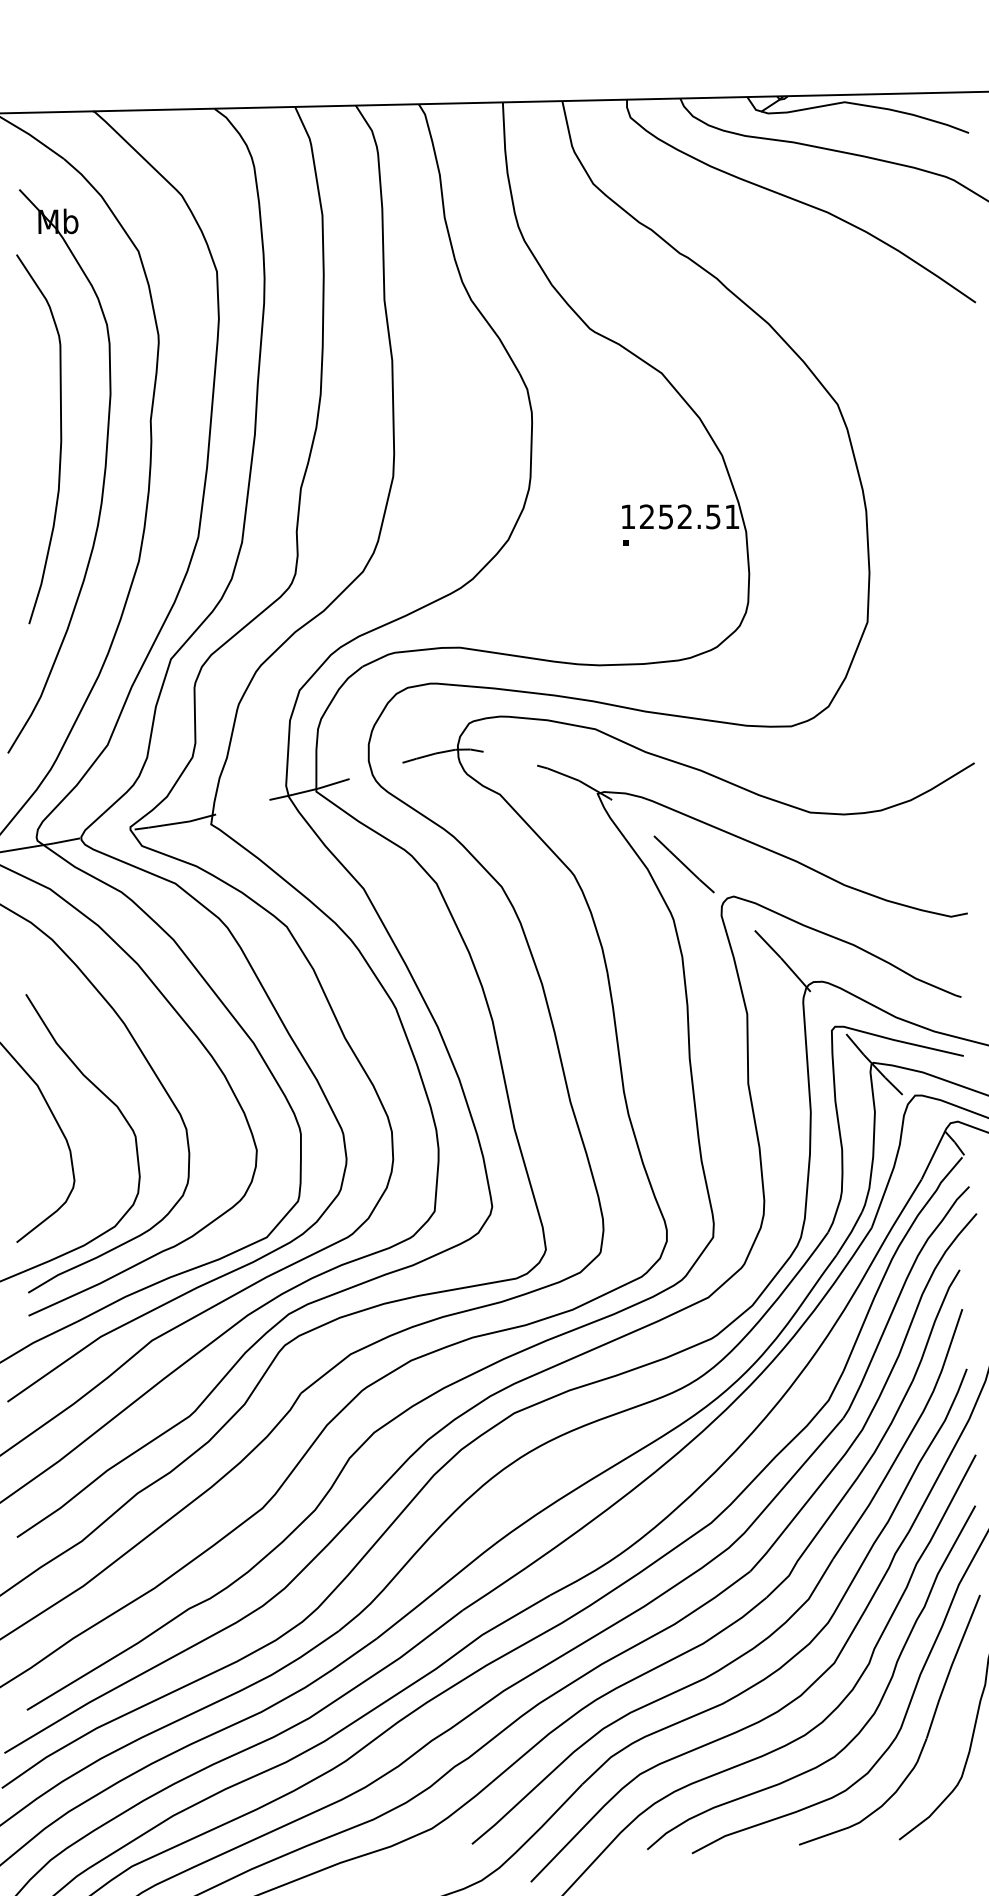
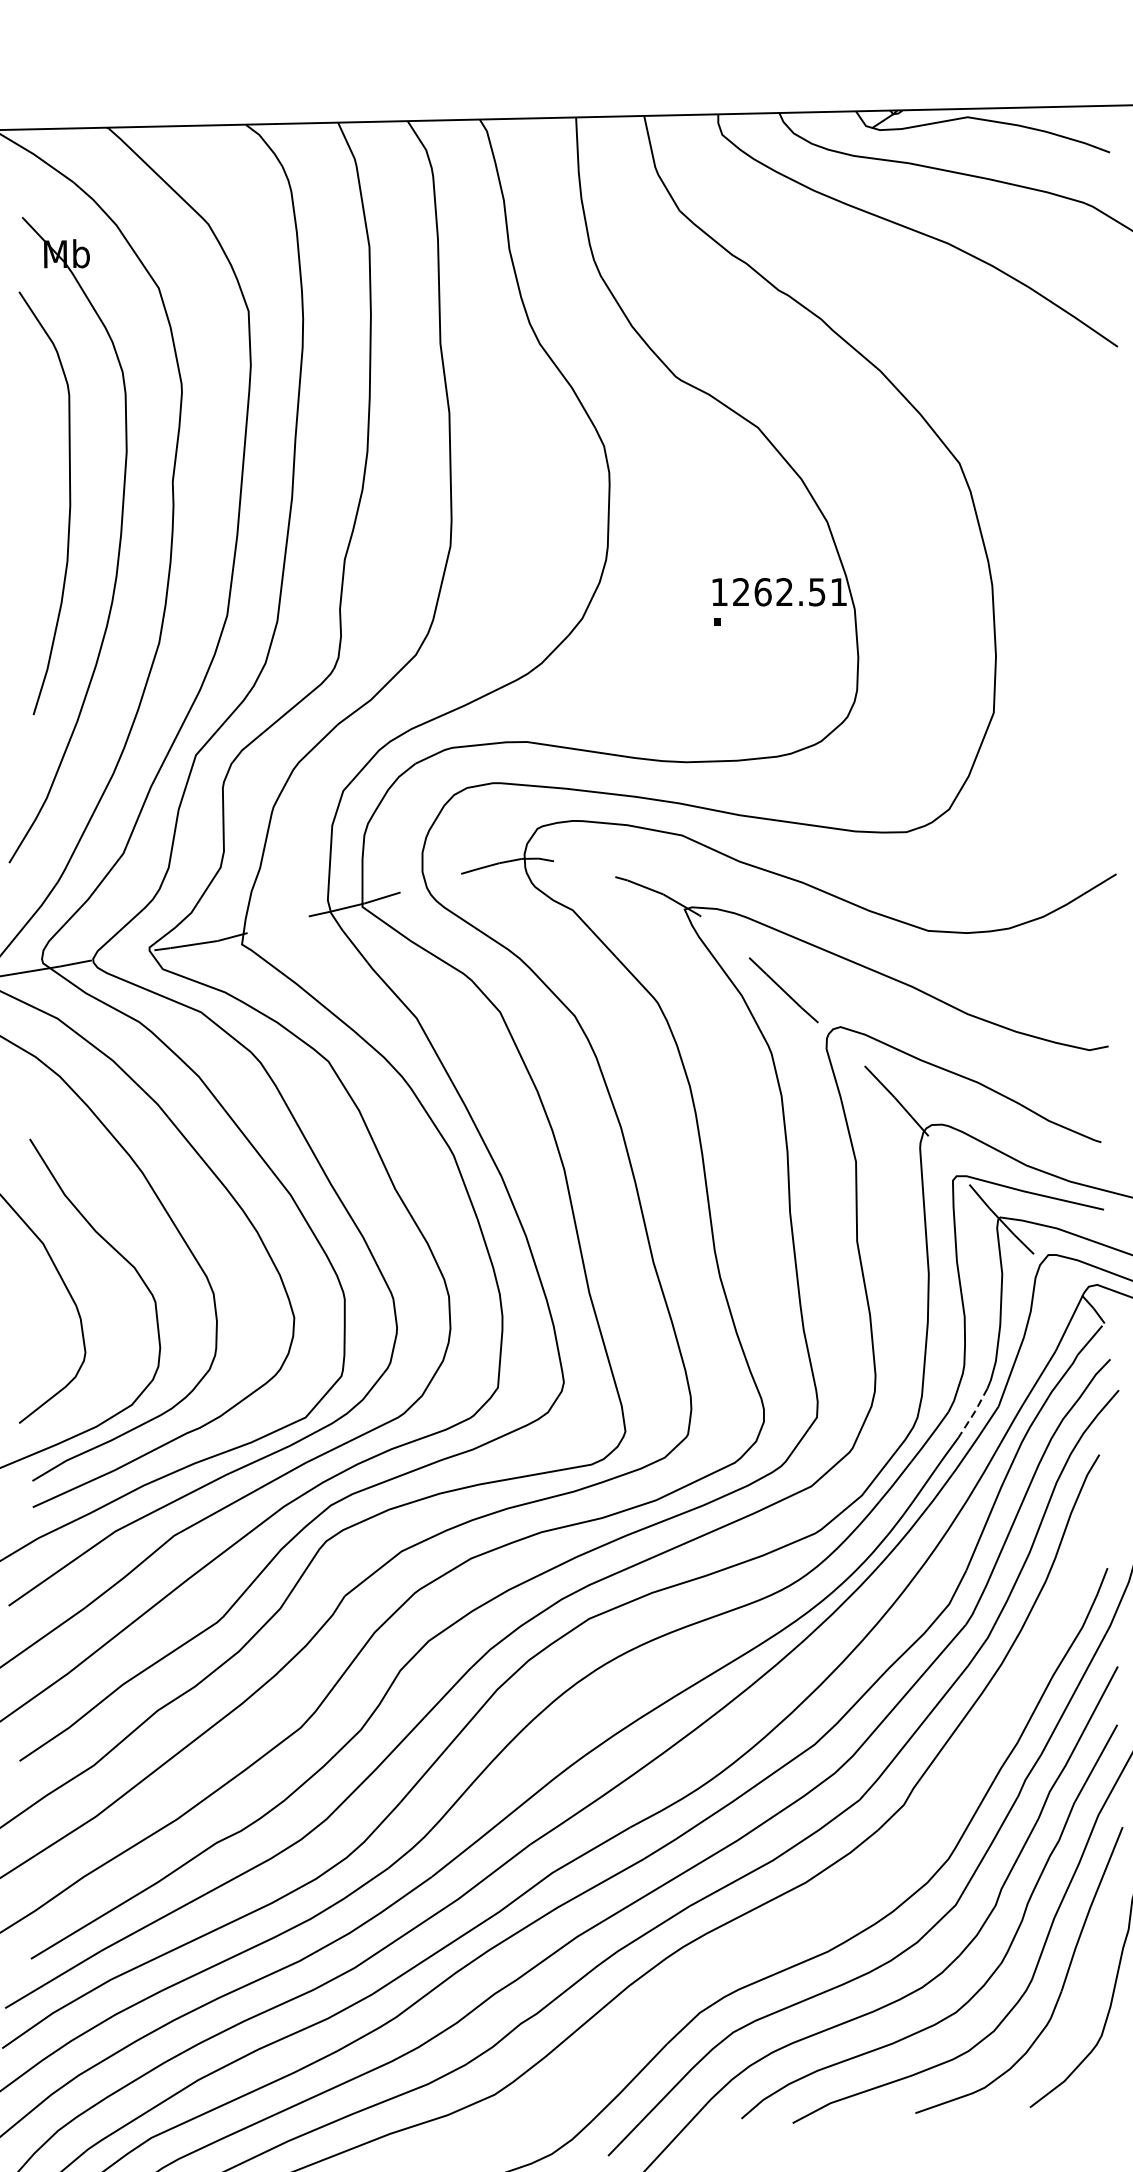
text: (665, 516) -> (762, 591), 1252.51 -> 1262.51
line: (850, 1233) -> (974, 1413), solid -> dashed
part: (763, 1639) -> (874, 1878), removed

